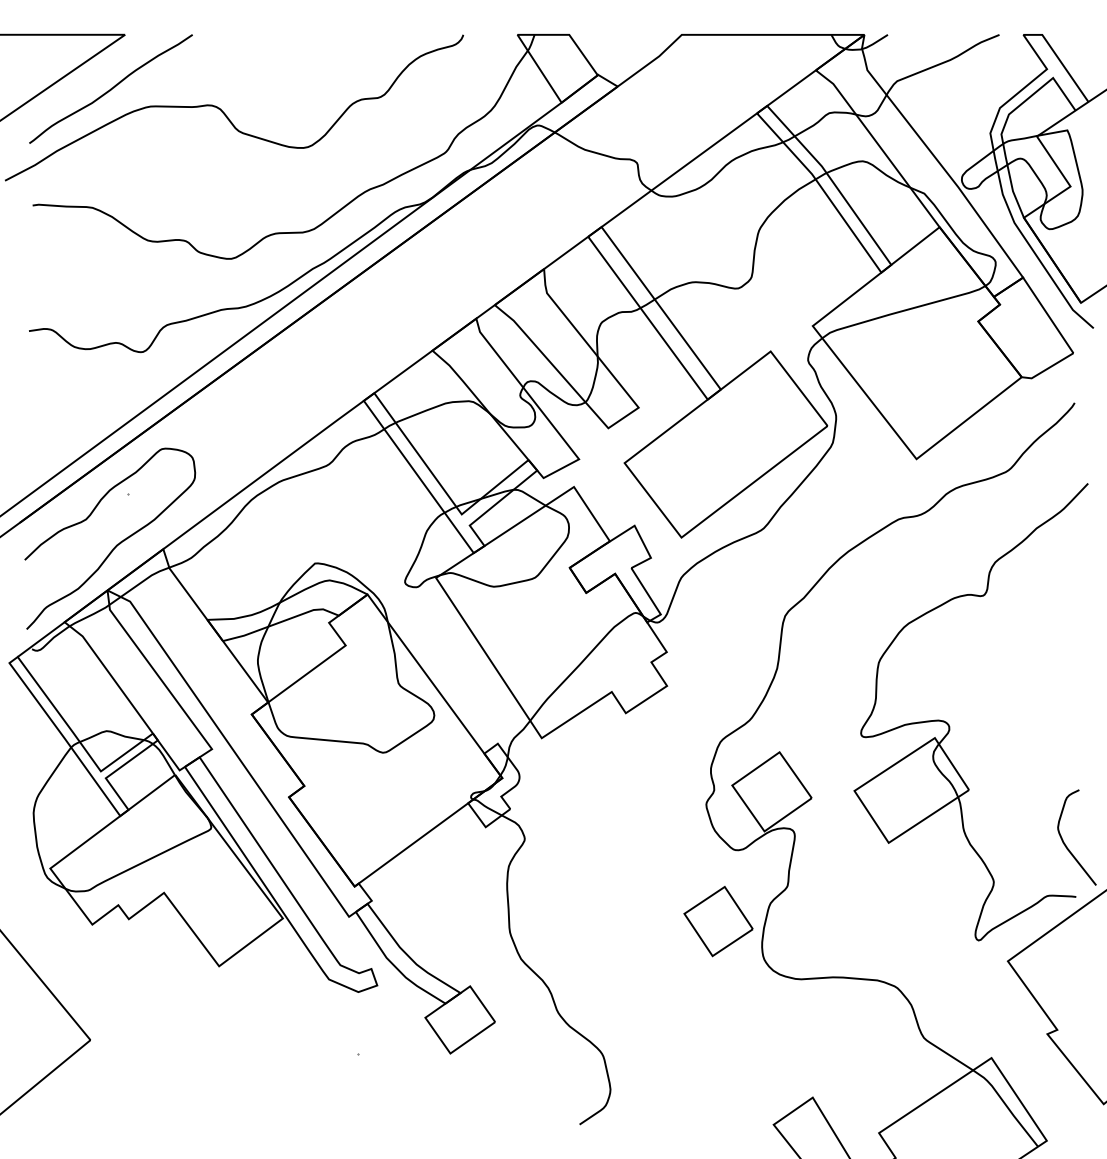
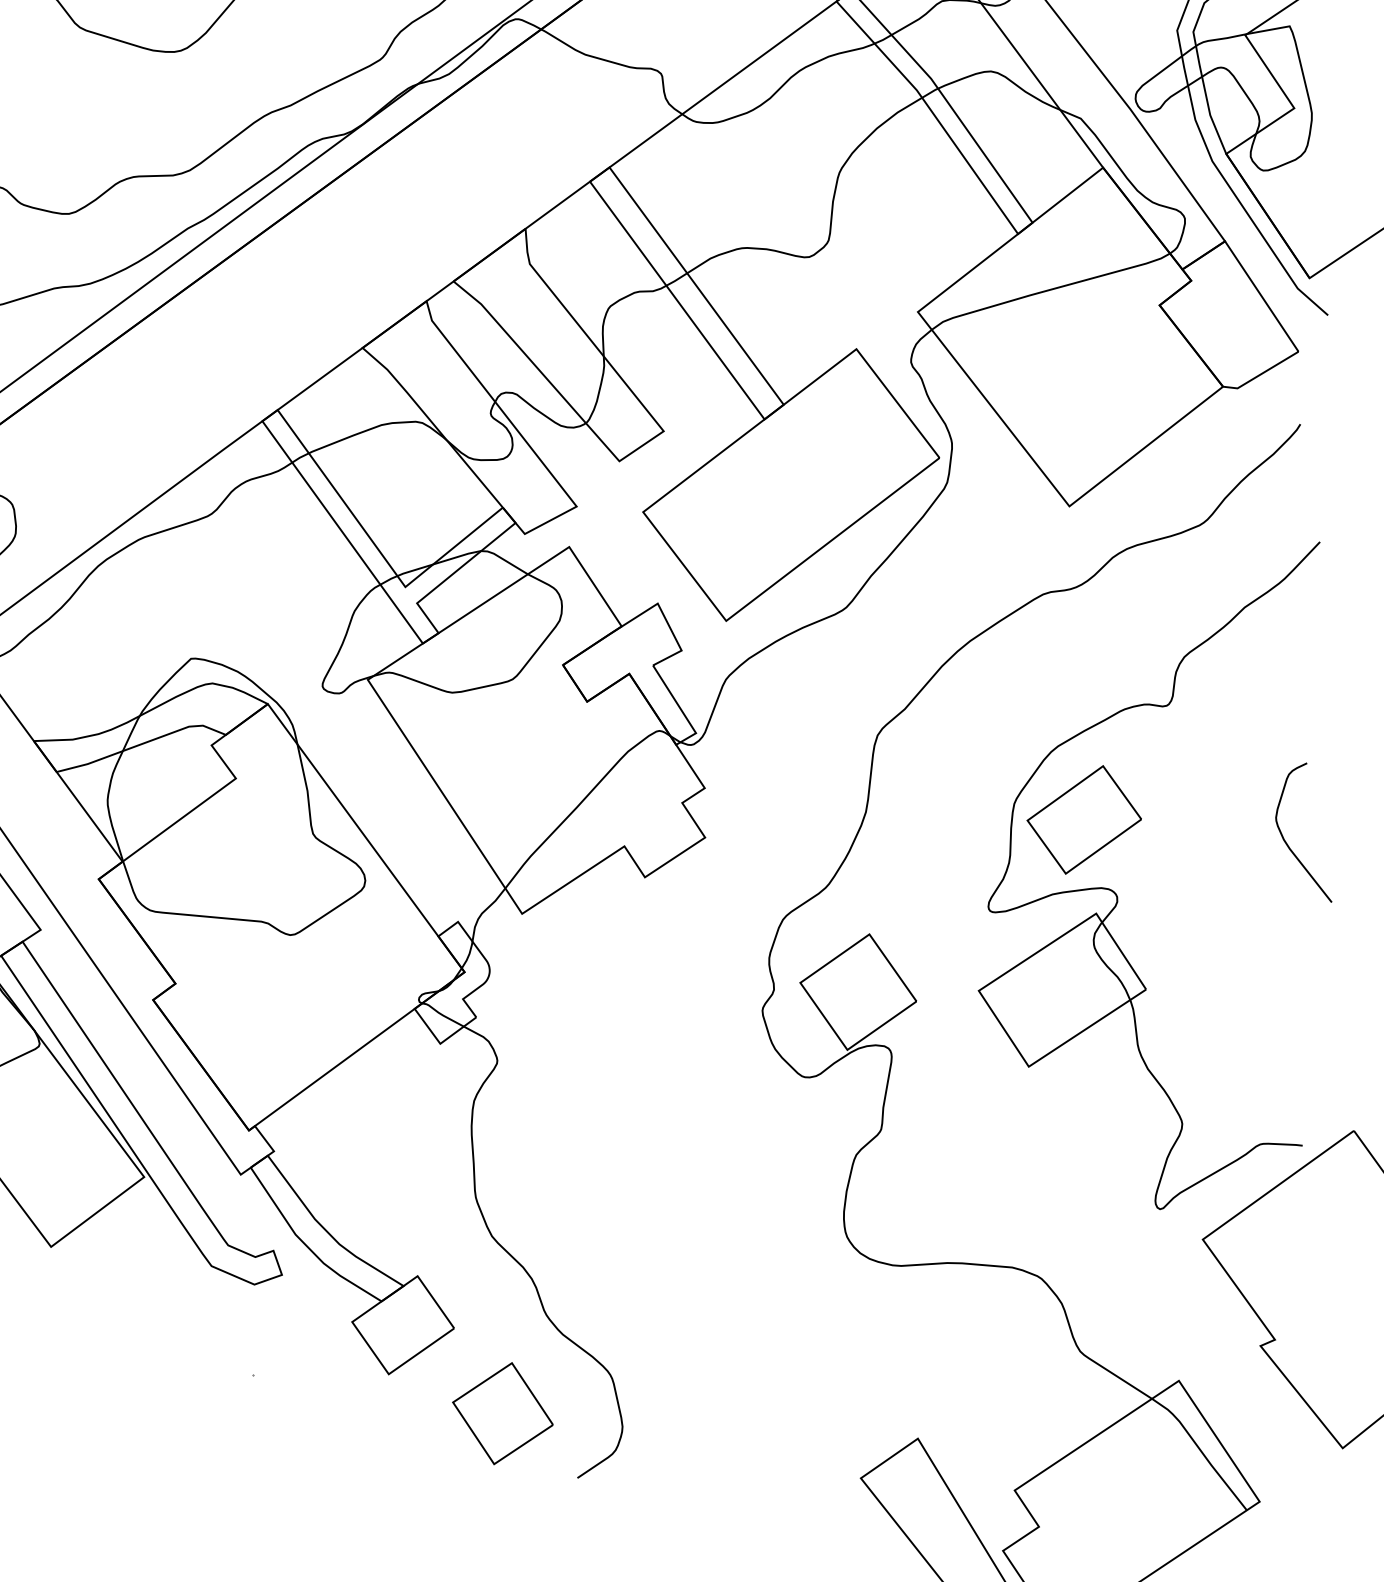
part: (926, 673) -> (1083, 819), added
curve: (1065, 843) -> (1286, 841), moved
part: (718, 921) -> (502, 1413), moved

